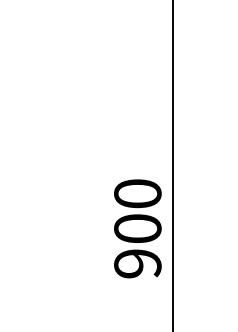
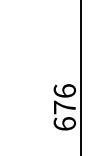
text: (137, 228) -> (64, 107), 900 -> 676

